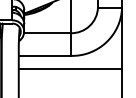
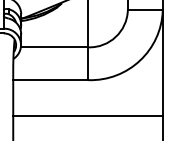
line: (70, 68) -> (88, 115), moved

